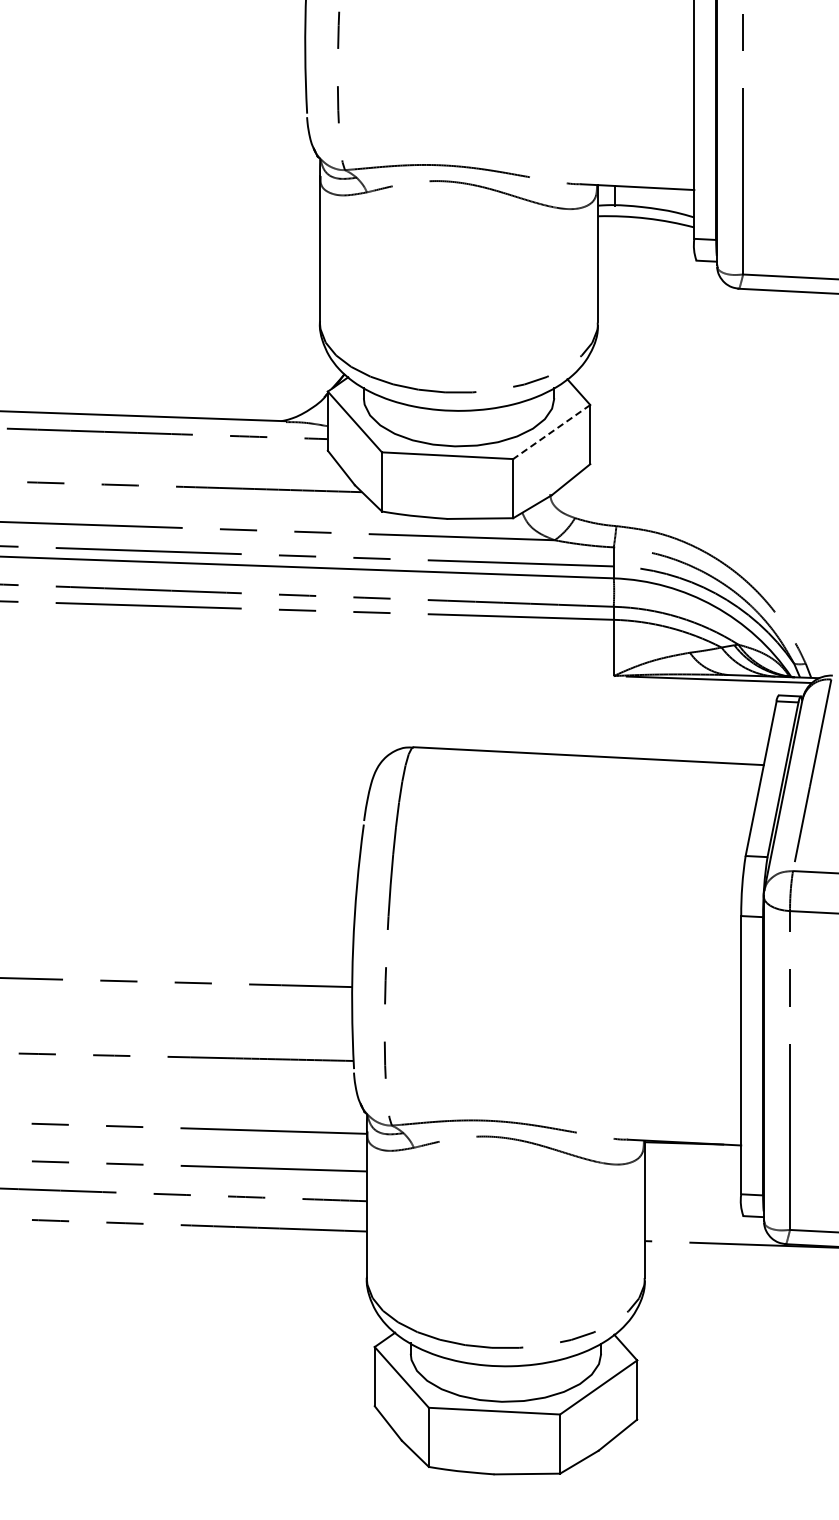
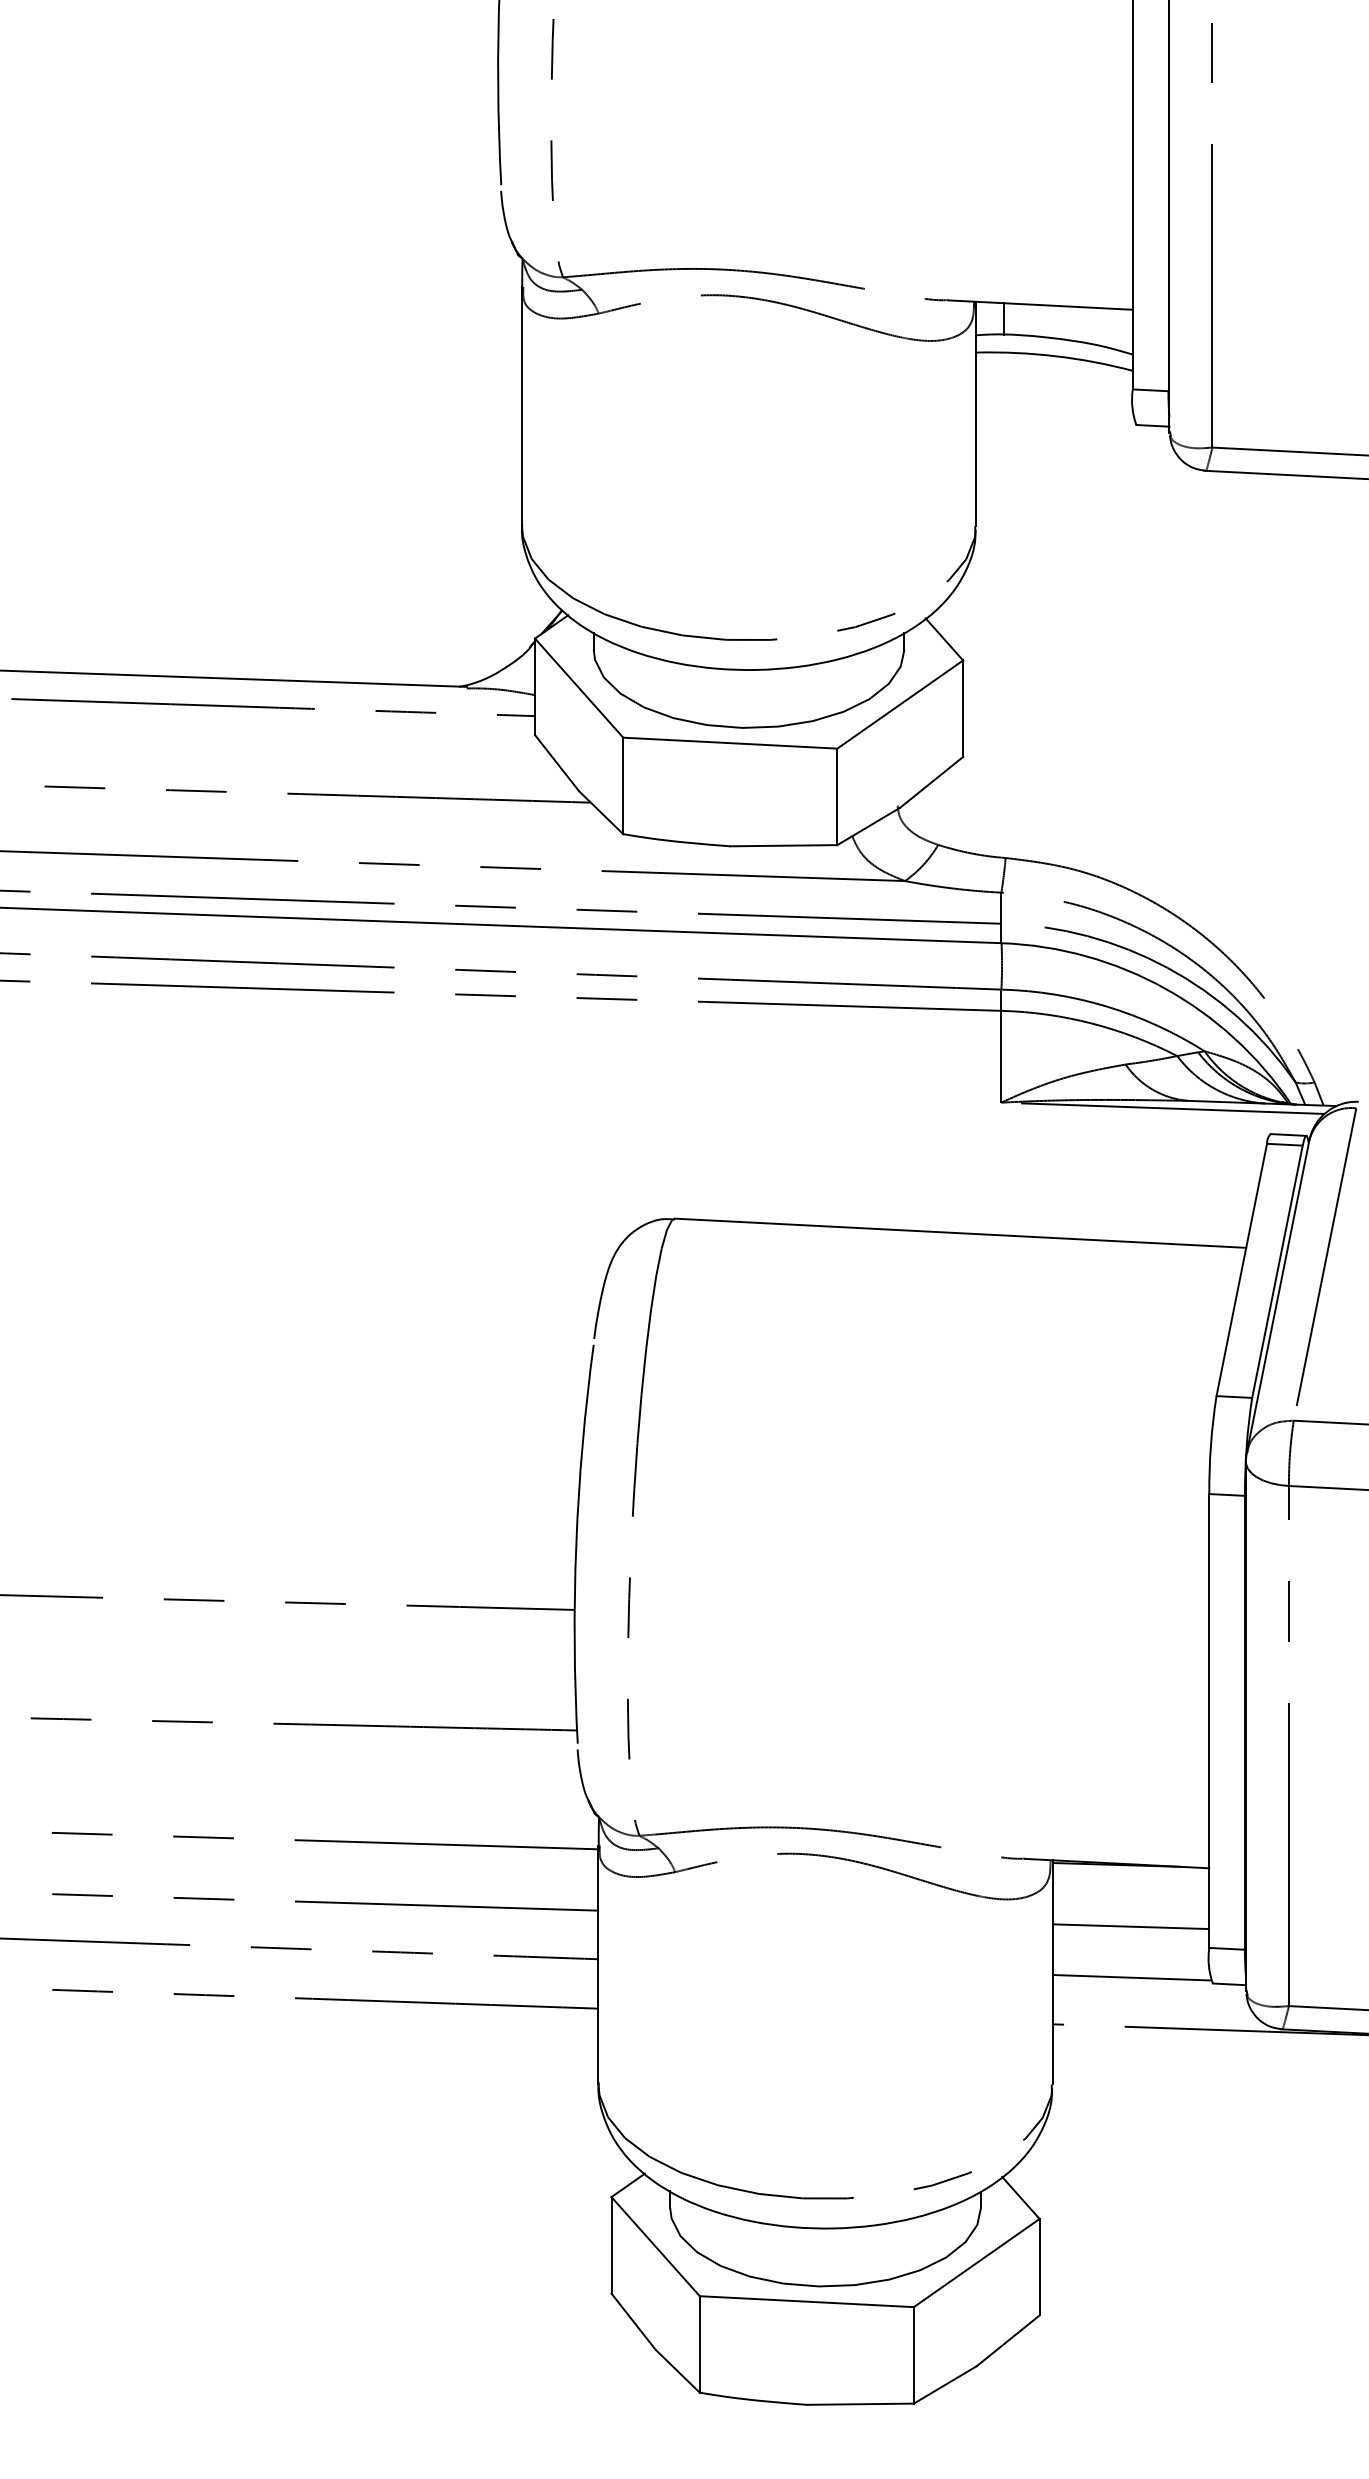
line: (551, 432) -> (899, 705), dashed -> solid
line: (693, 1180) -> (1131, 1925), added
line: (693, 1212) -> (1131, 1977), added

